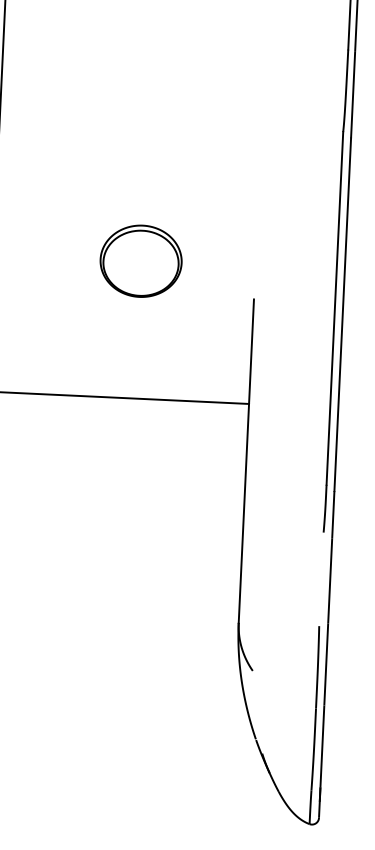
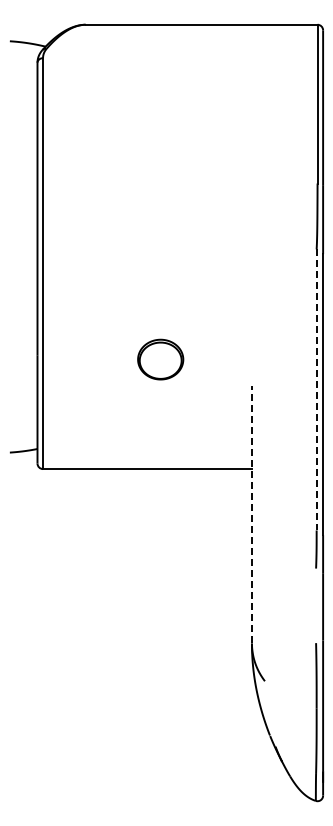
part: (140, 261) -> (160, 359), size x0.7
line: (334, 307) -> (316, 389), solid -> dashed
line: (245, 460) -> (251, 514), solid -> dashed

